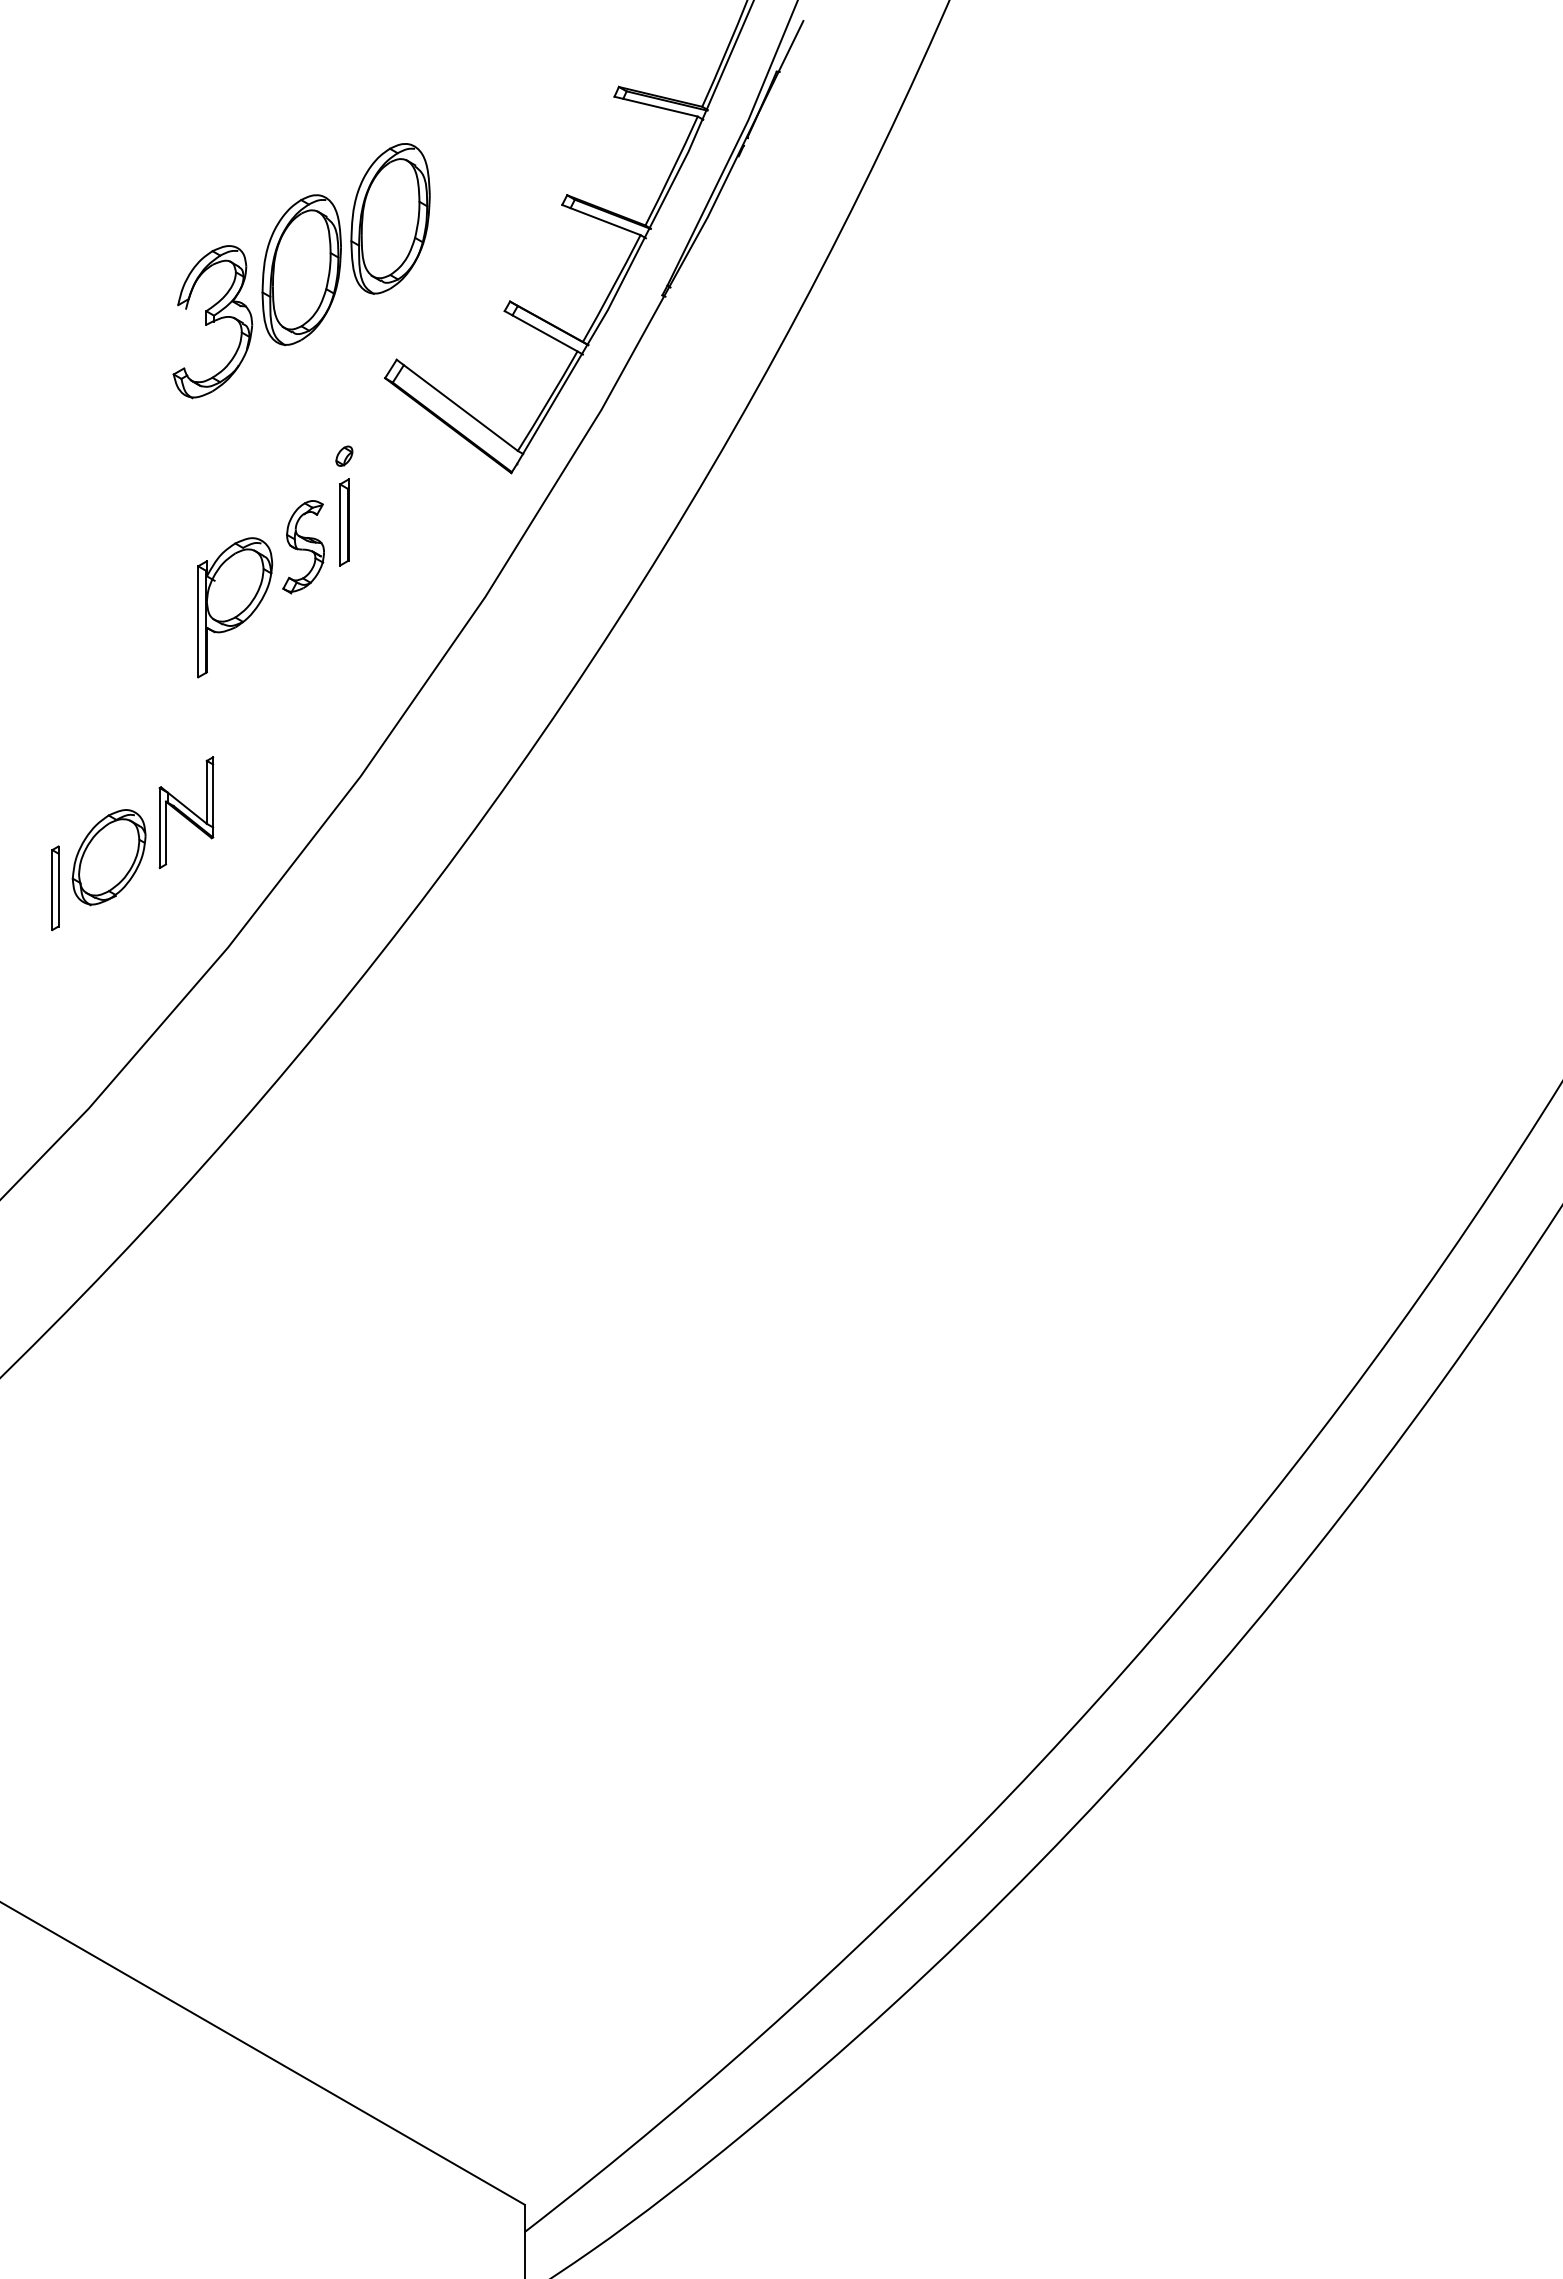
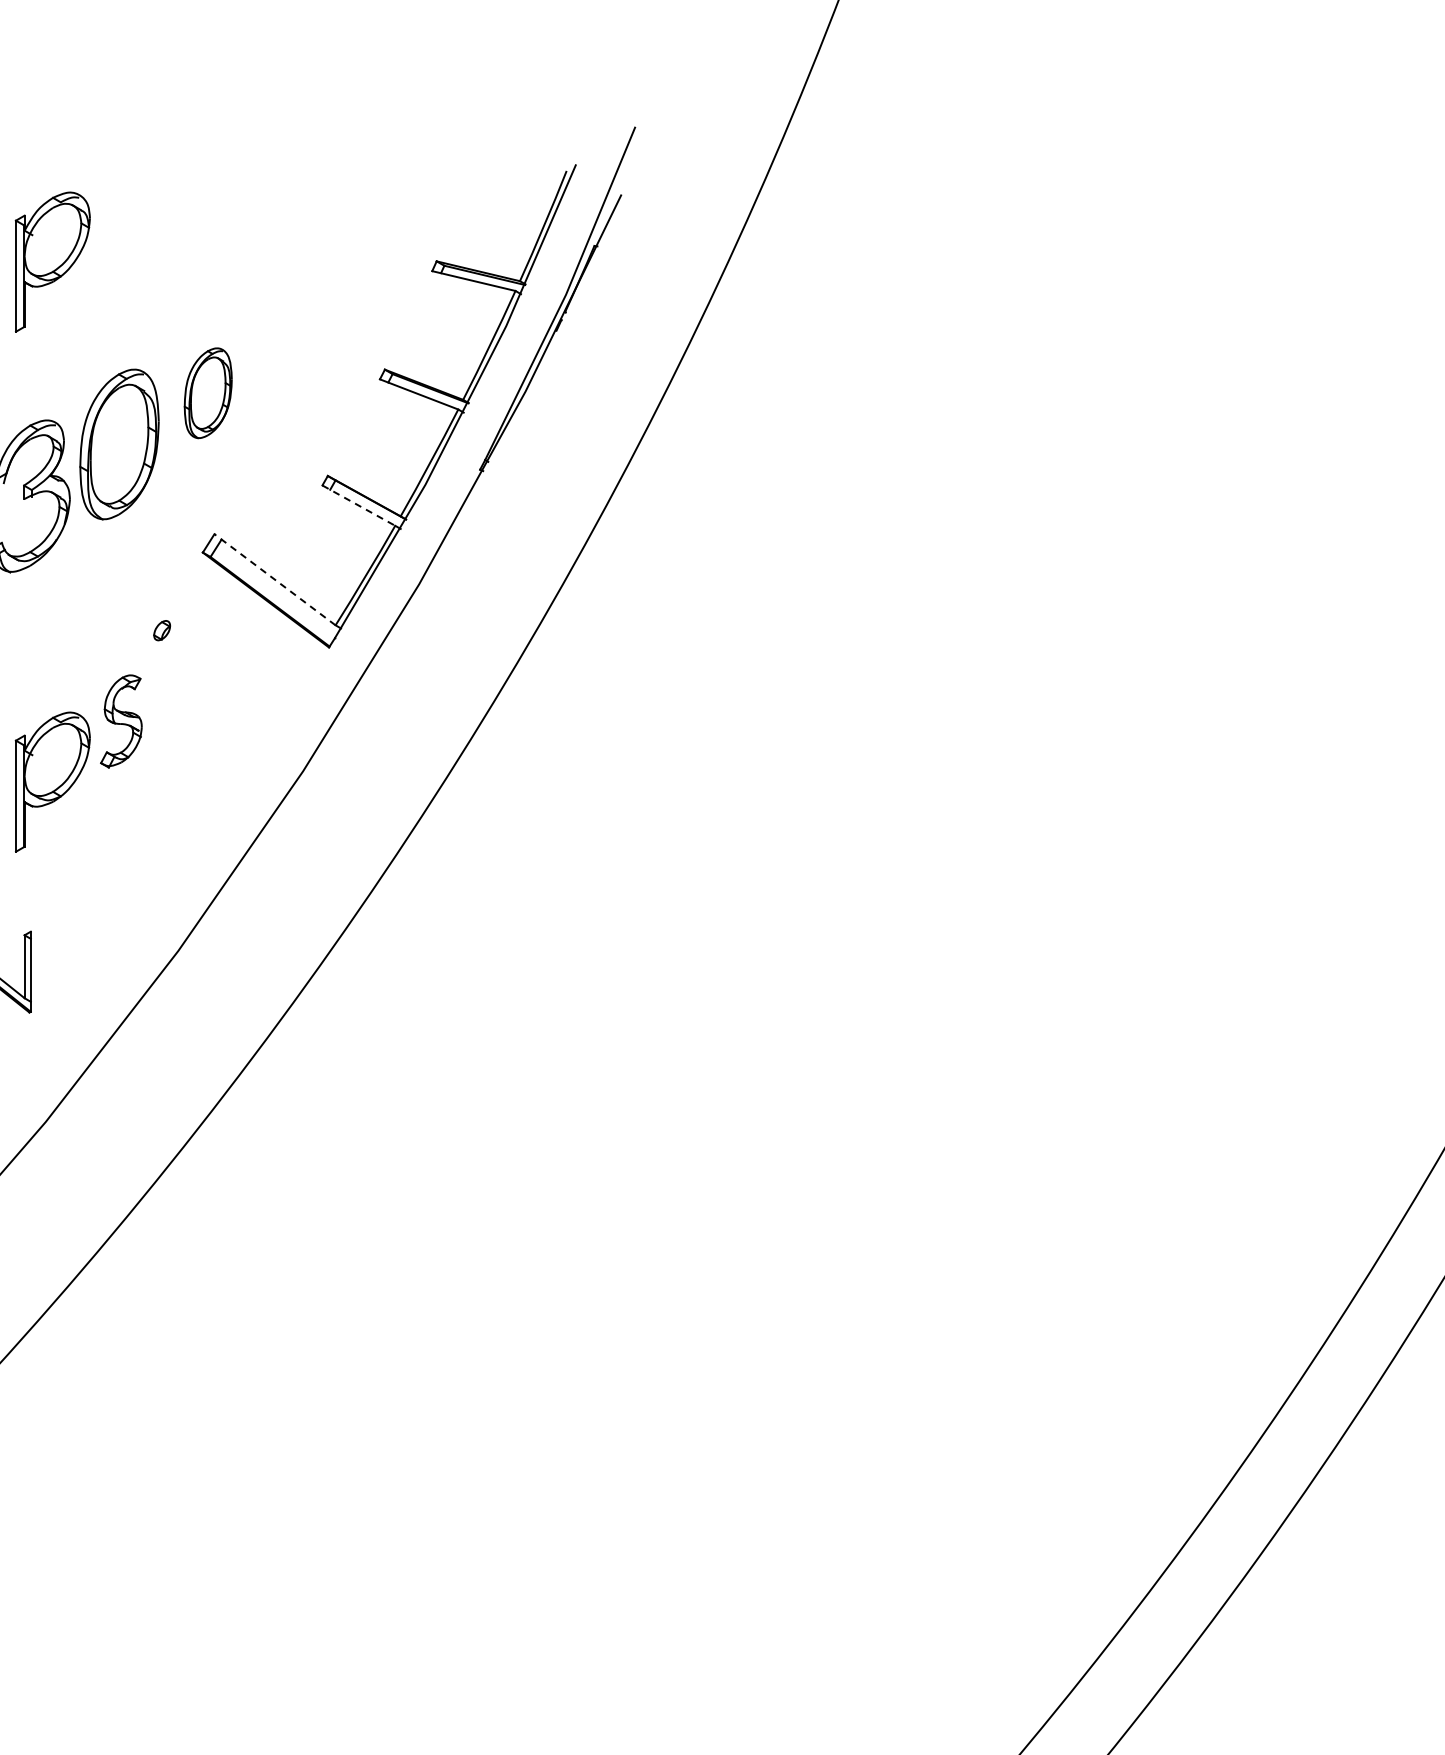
part: (235, 87) -> (53, 261), added
part: (390, 218) -> (208, 392), size x0.6
line: (541, 331) -> (359, 505), solid -> dashed
line: (457, 405) -> (275, 579), solid -> dashed
part: (344, 522) -> (162, 696), removed

